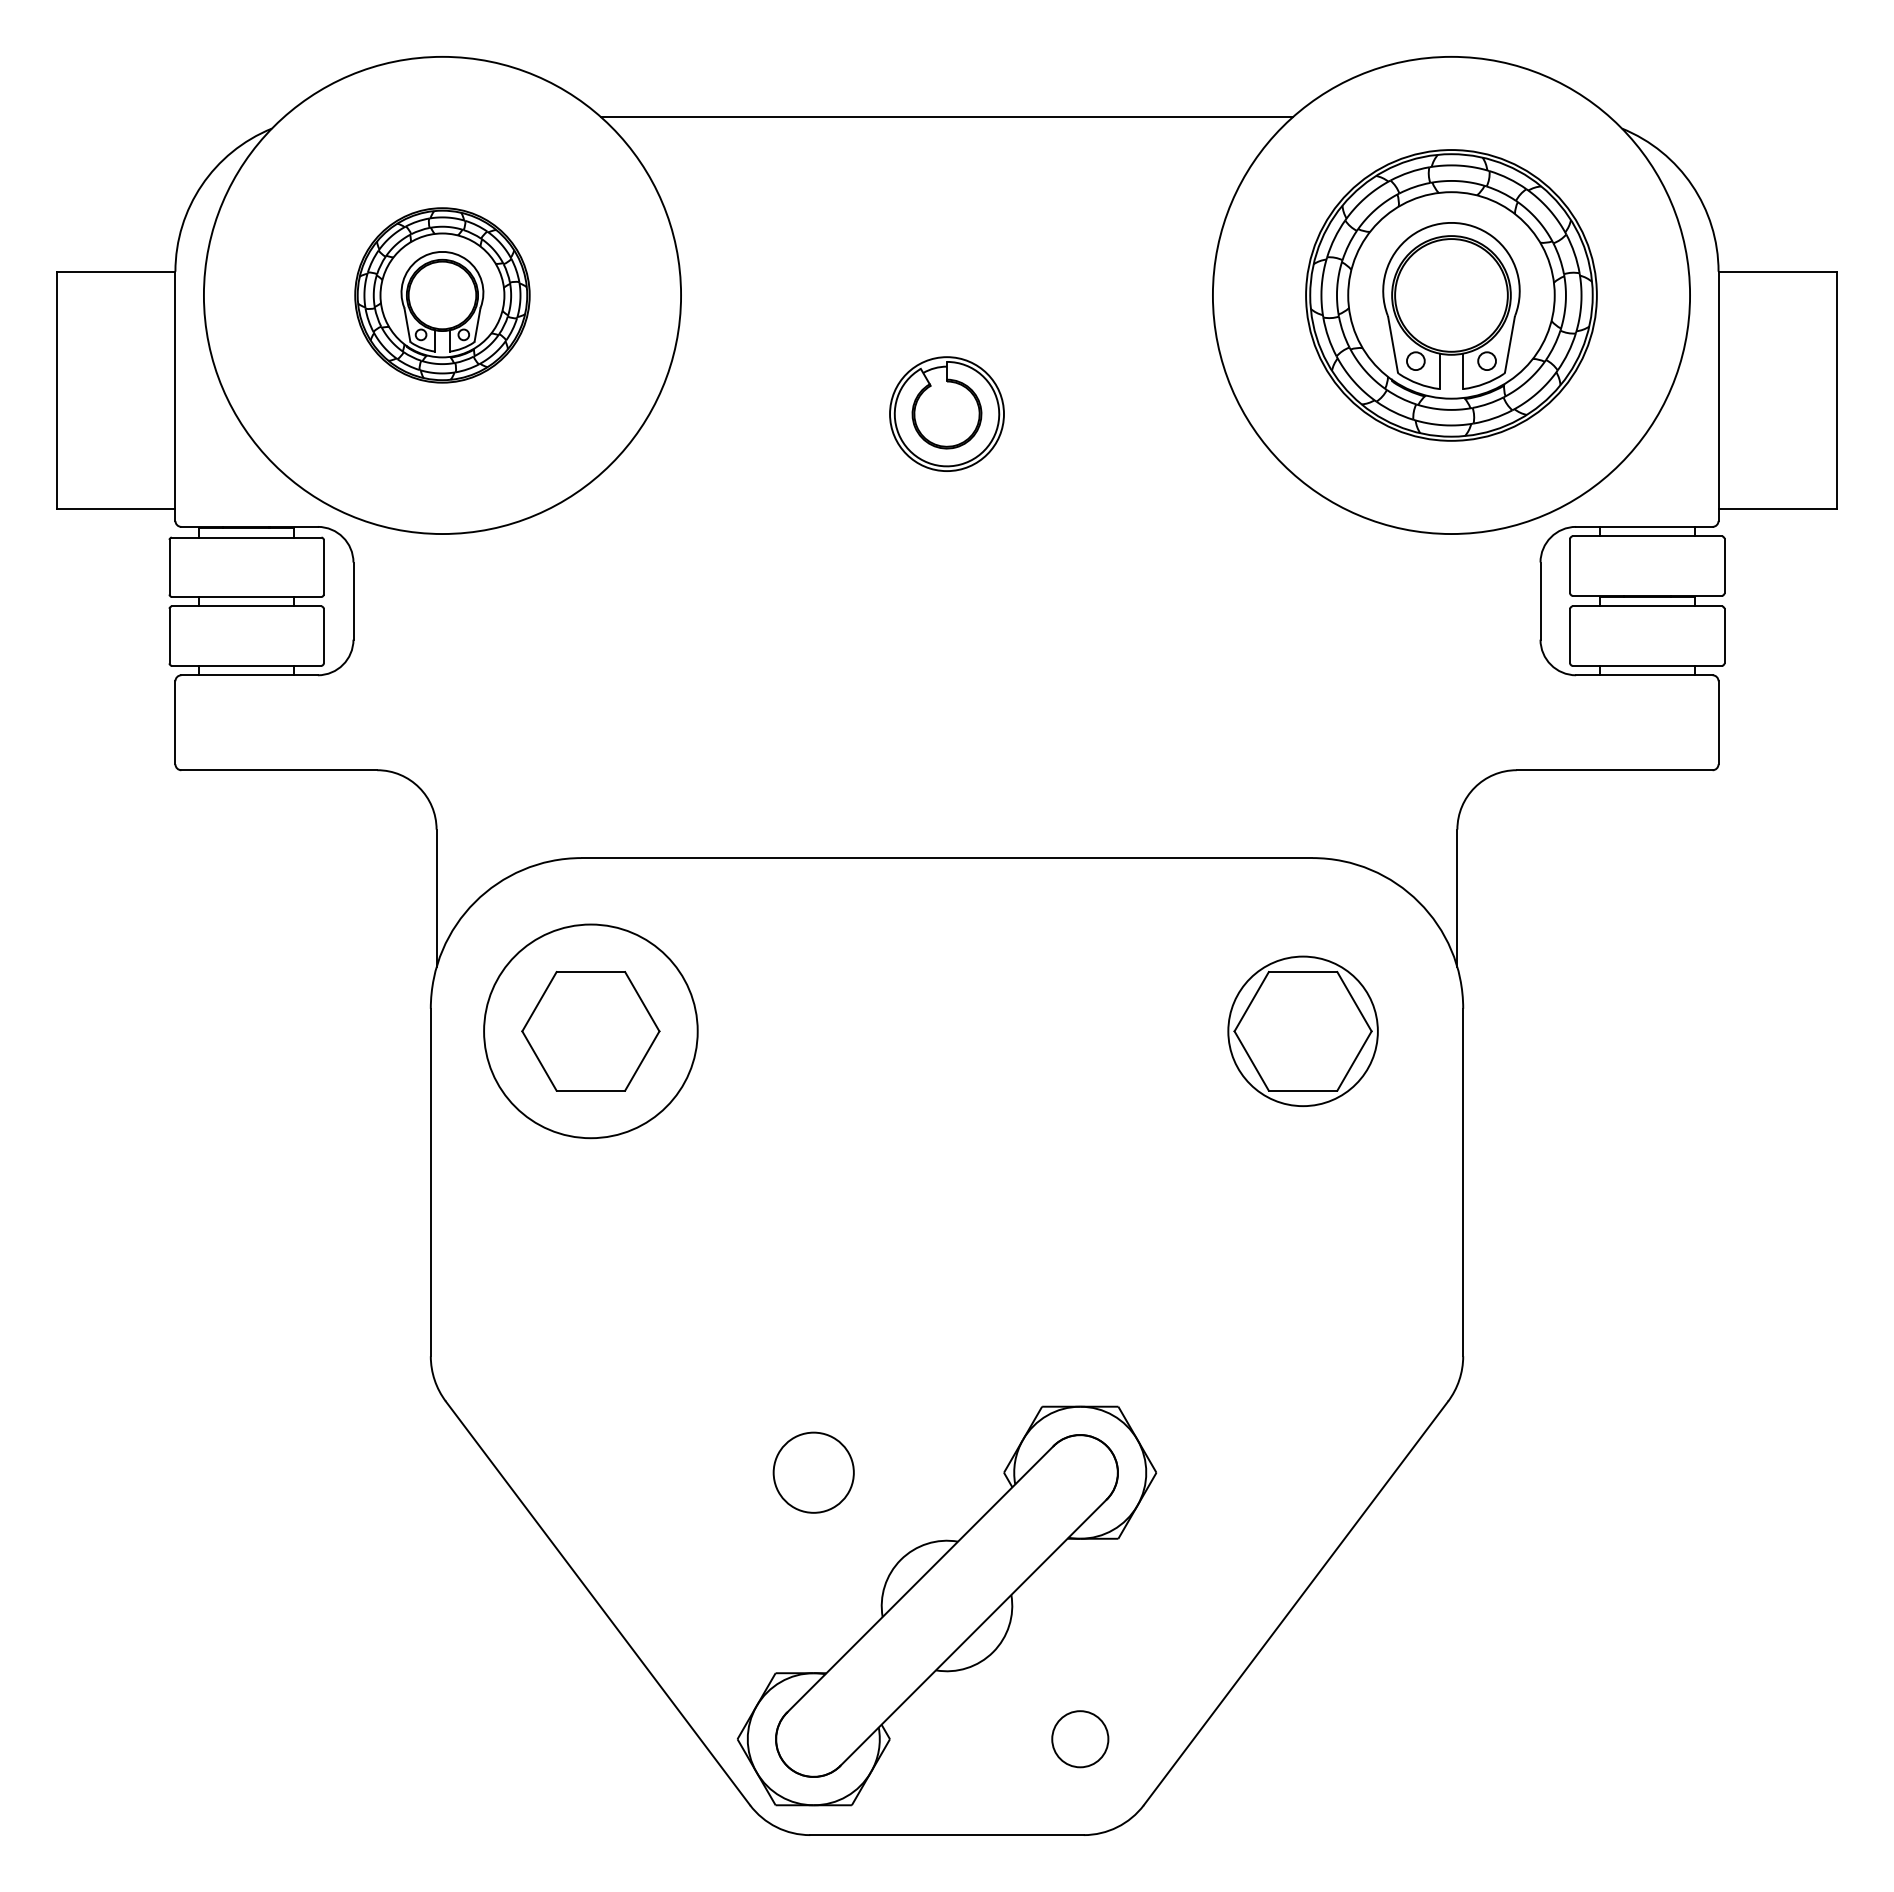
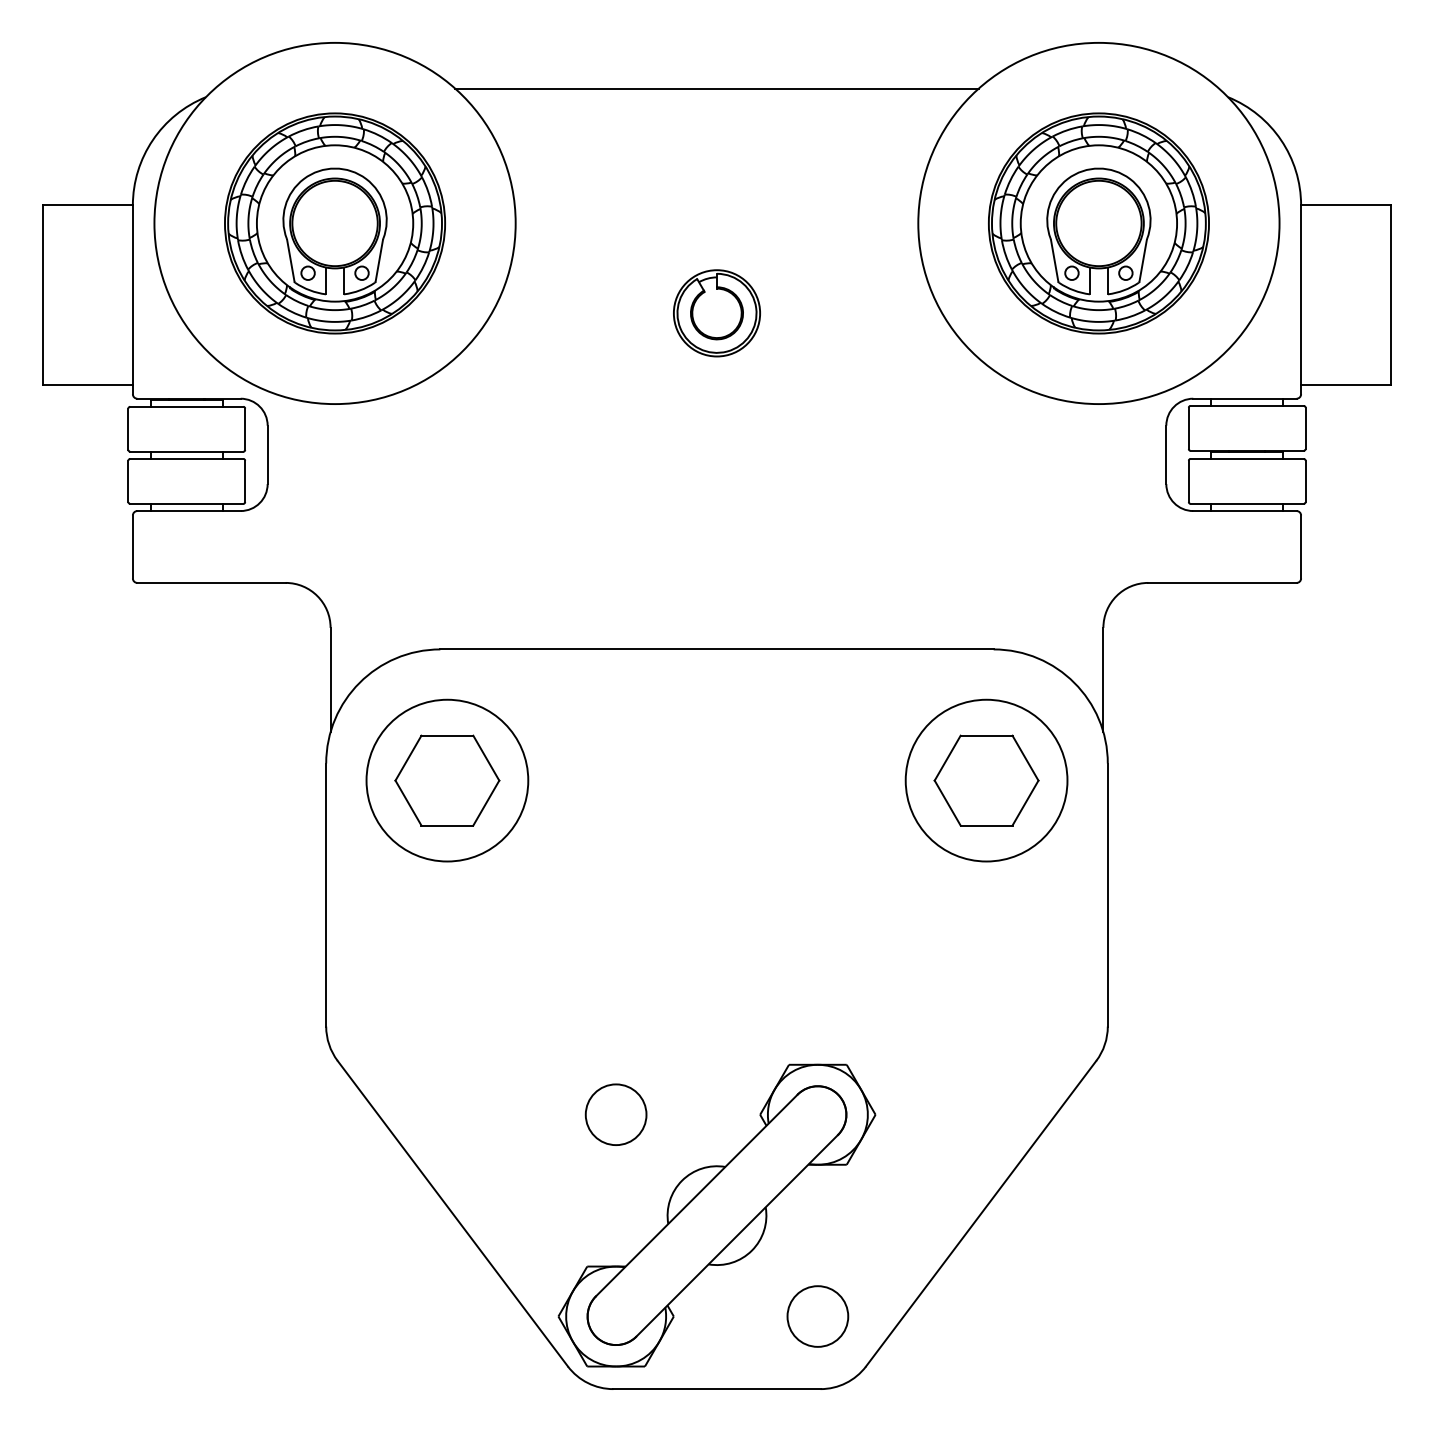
part: (441, 295) -> (334, 223), size x1.67
circle: (1302, 1031) -> (986, 780), size x1.43
circle: (1079, 1739) -> (817, 1316), size x1.43

